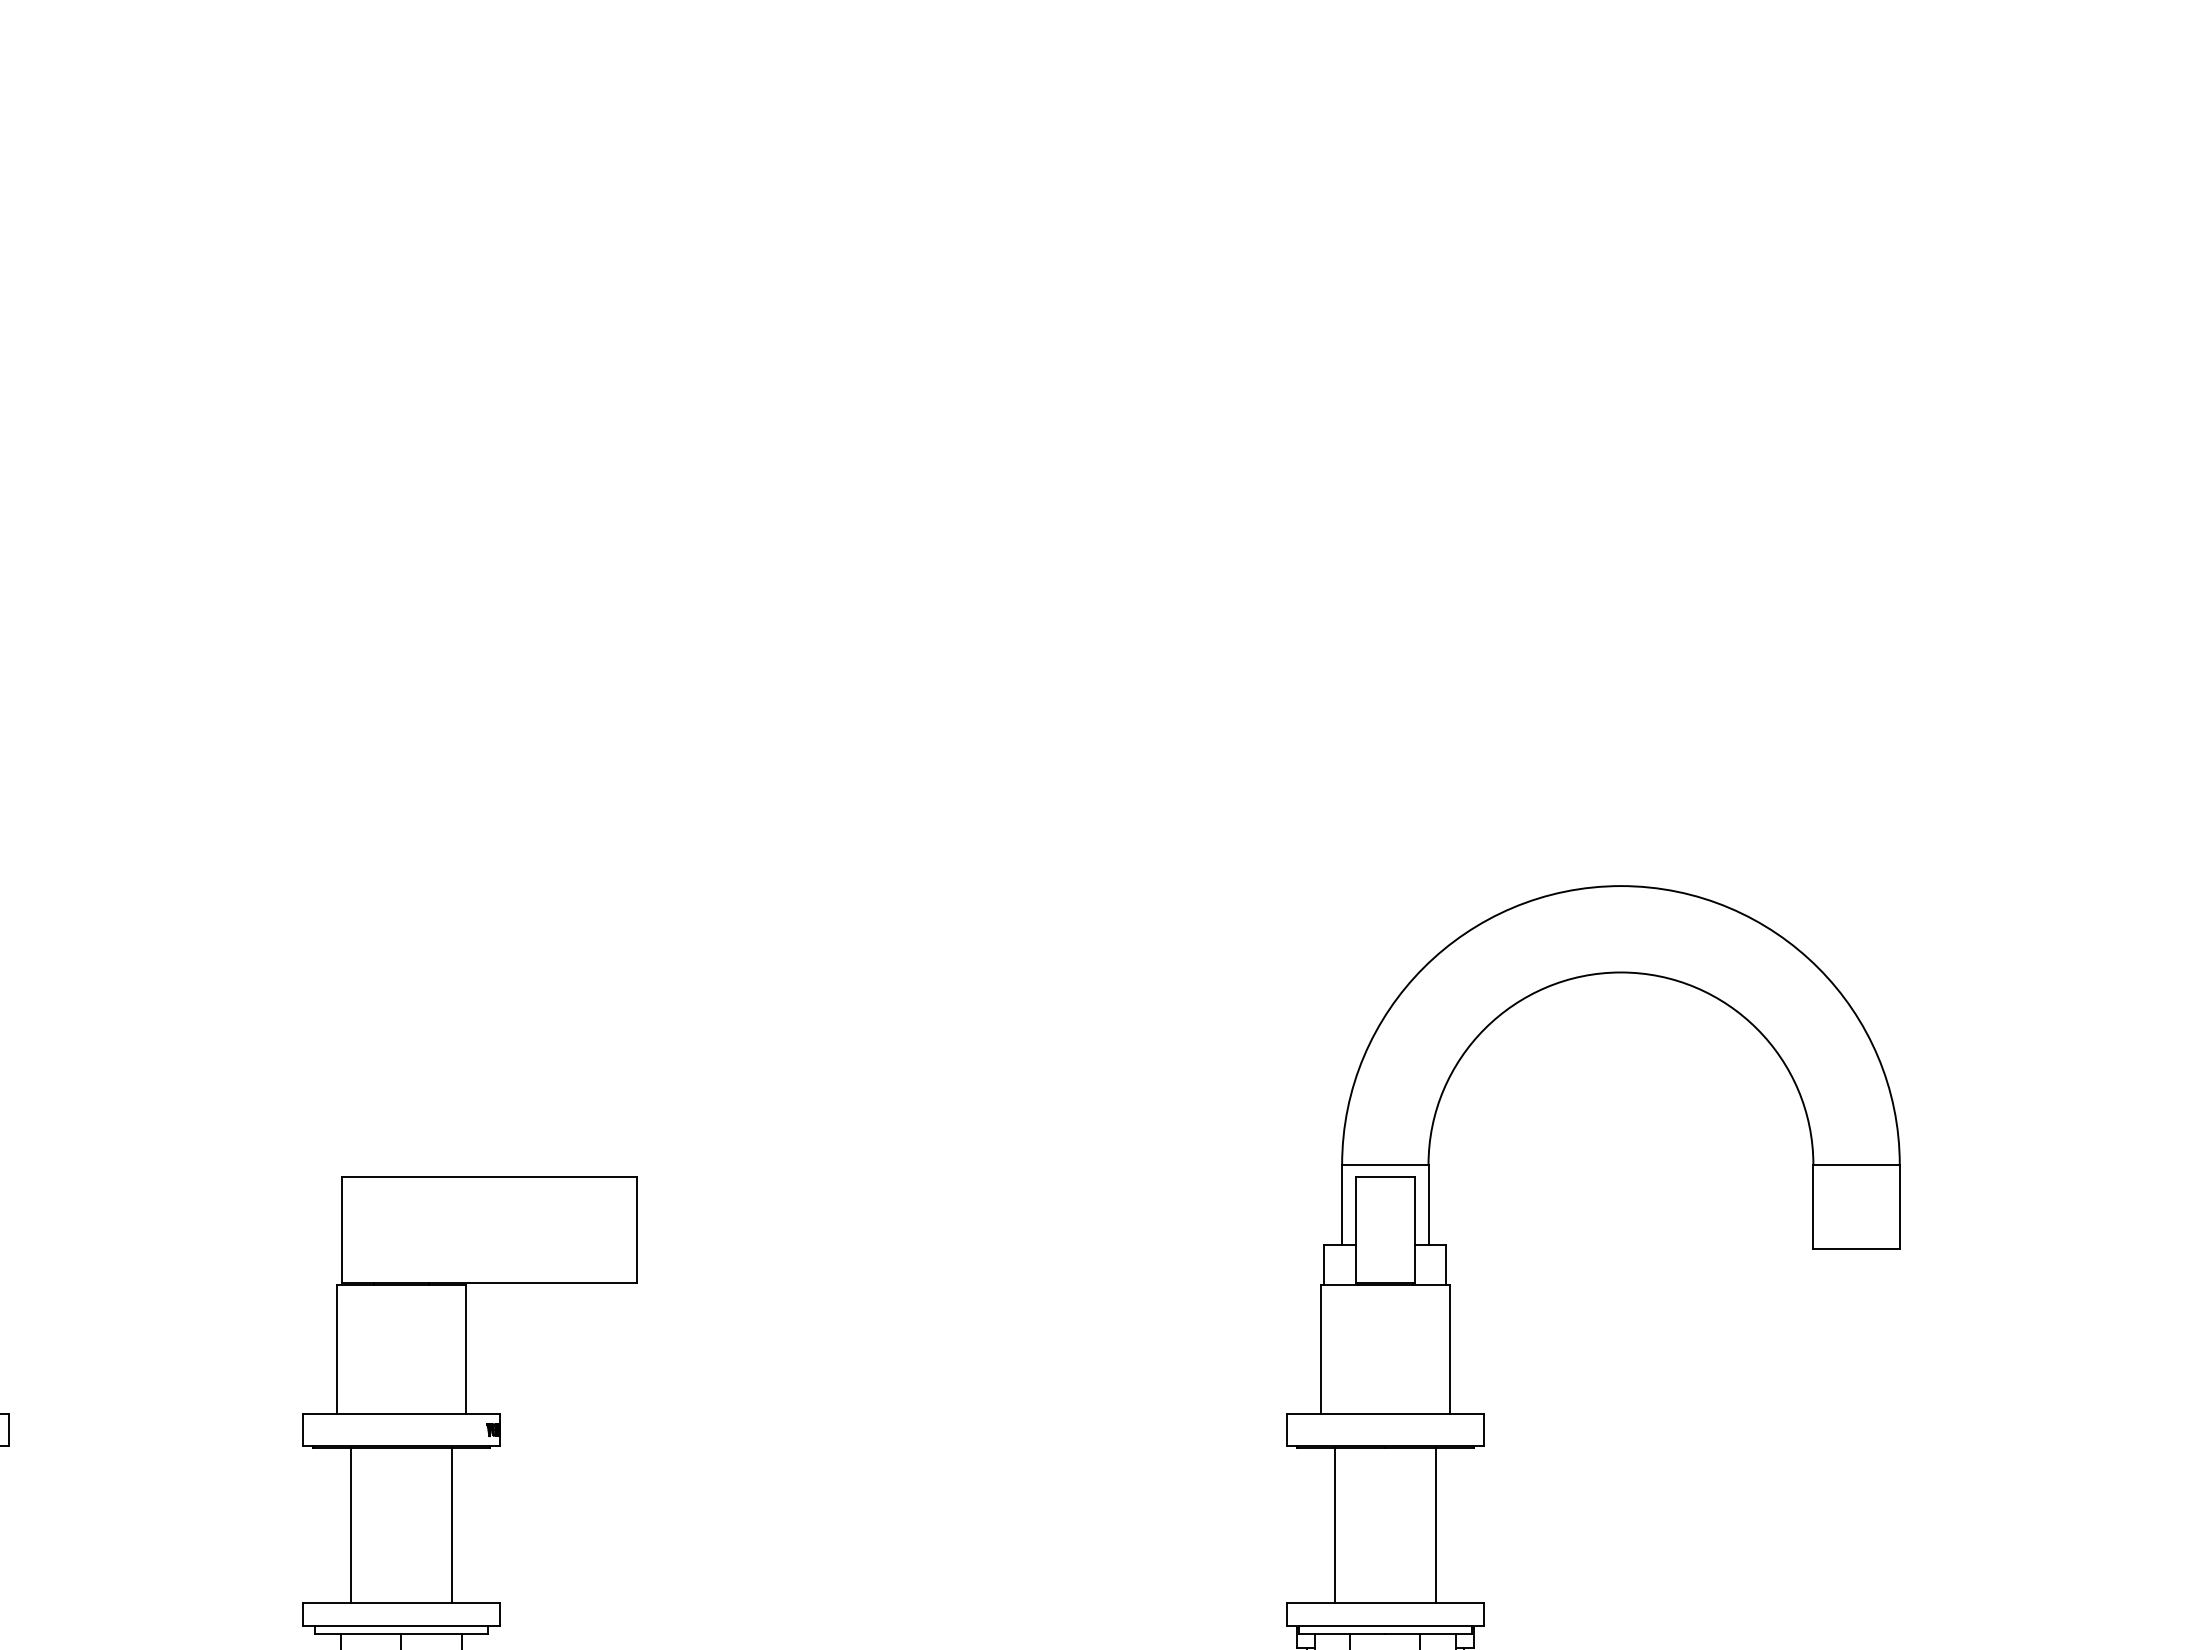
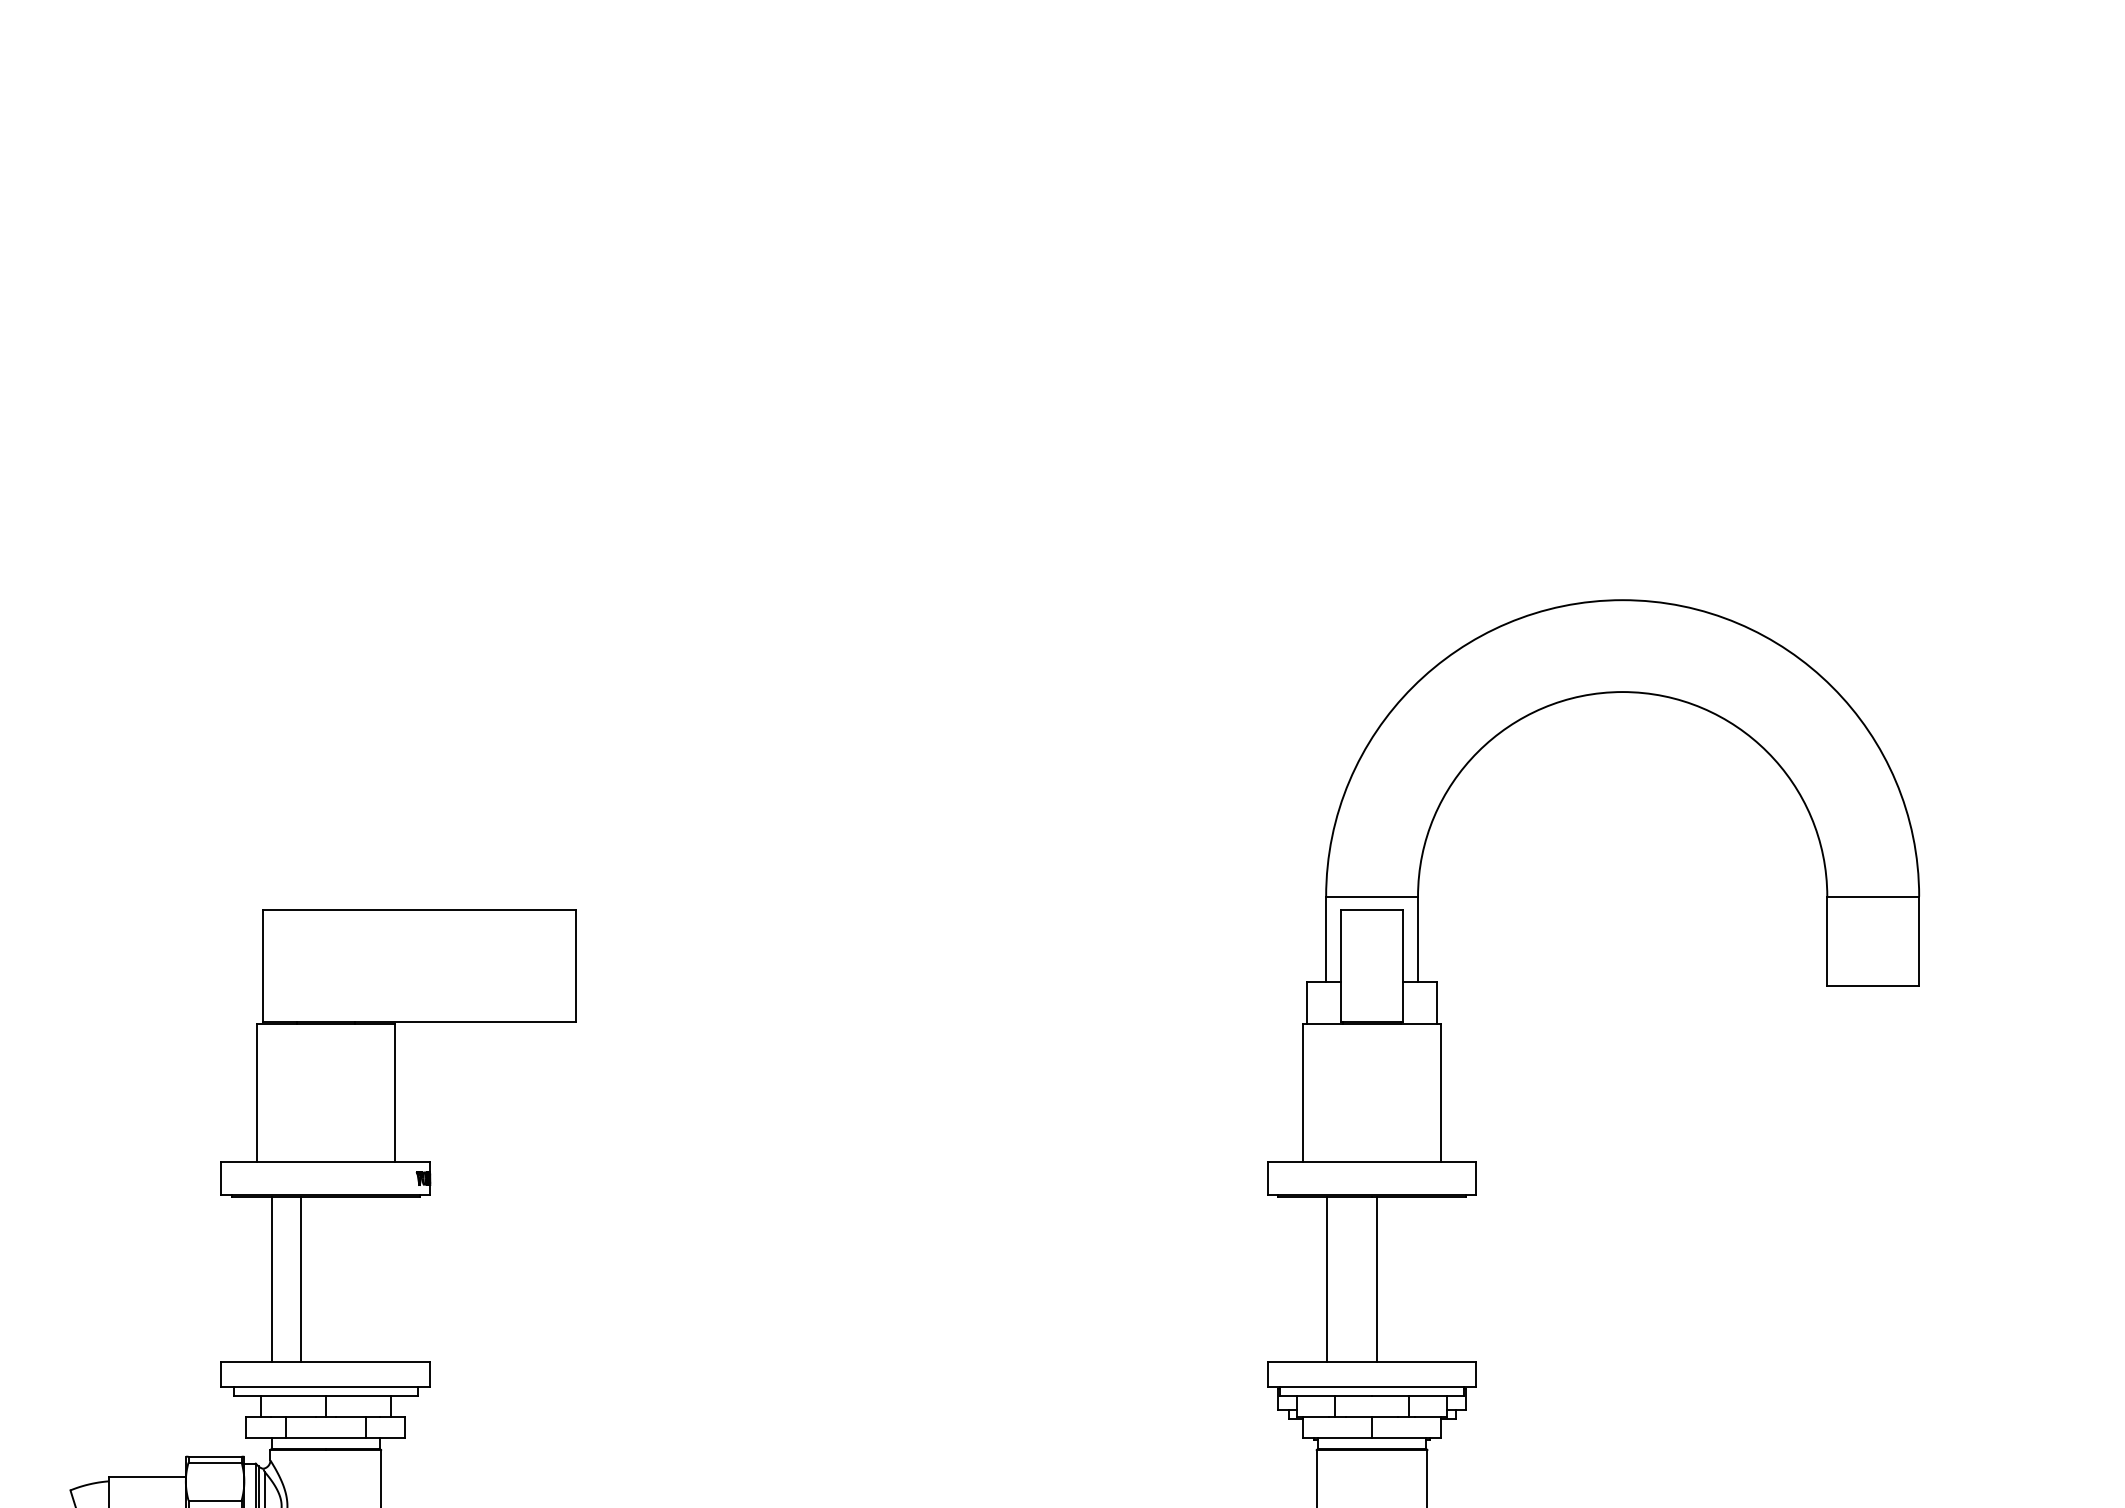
line: (452, 1524) -> (301, 1279), moved
line: (1334, 1524) -> (1376, 1279), moved
line: (1435, 1524) -> (1326, 1279), moved

